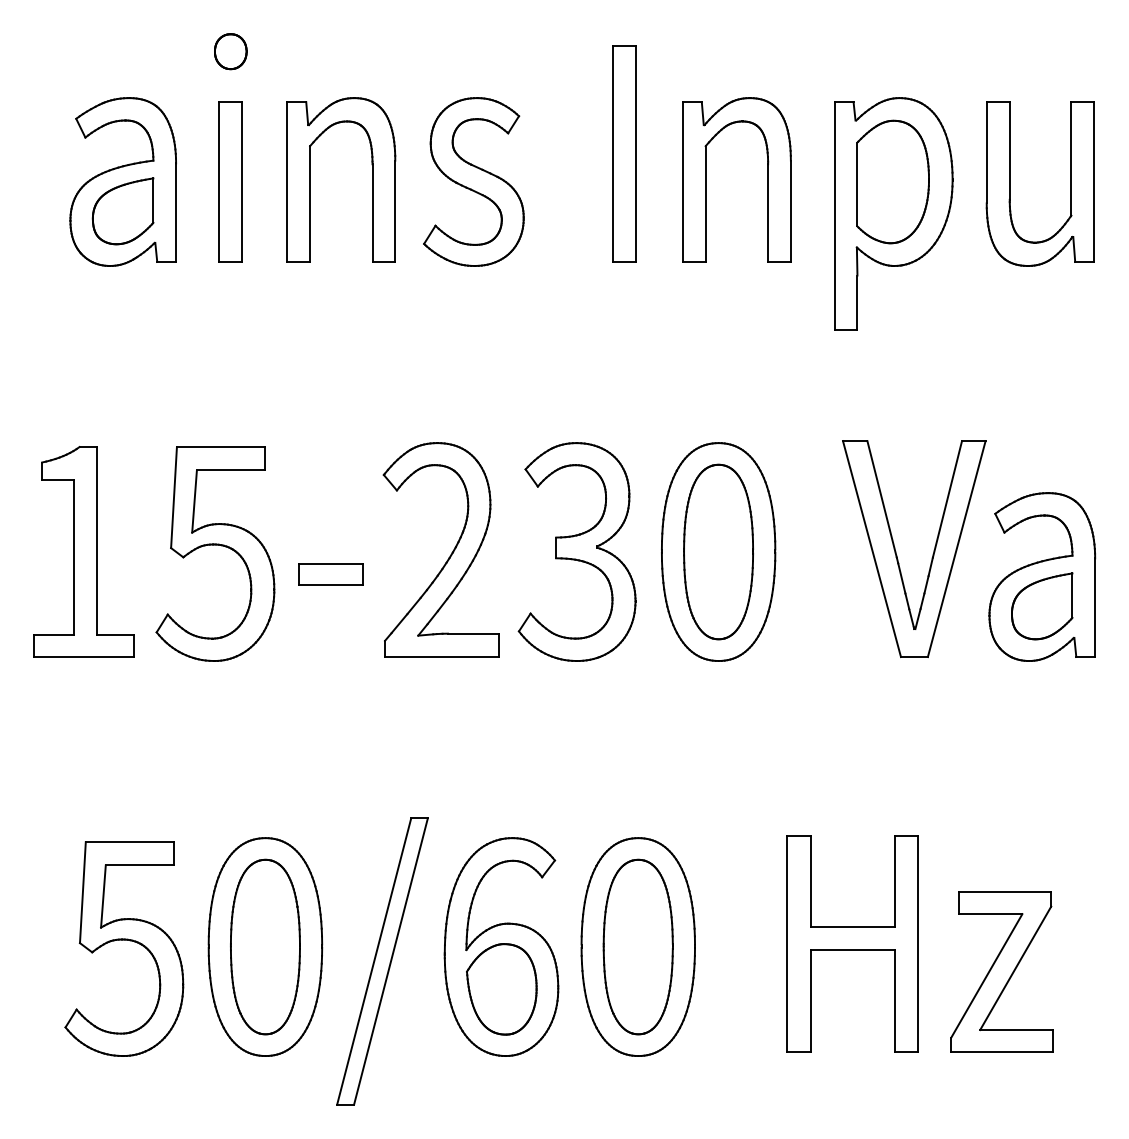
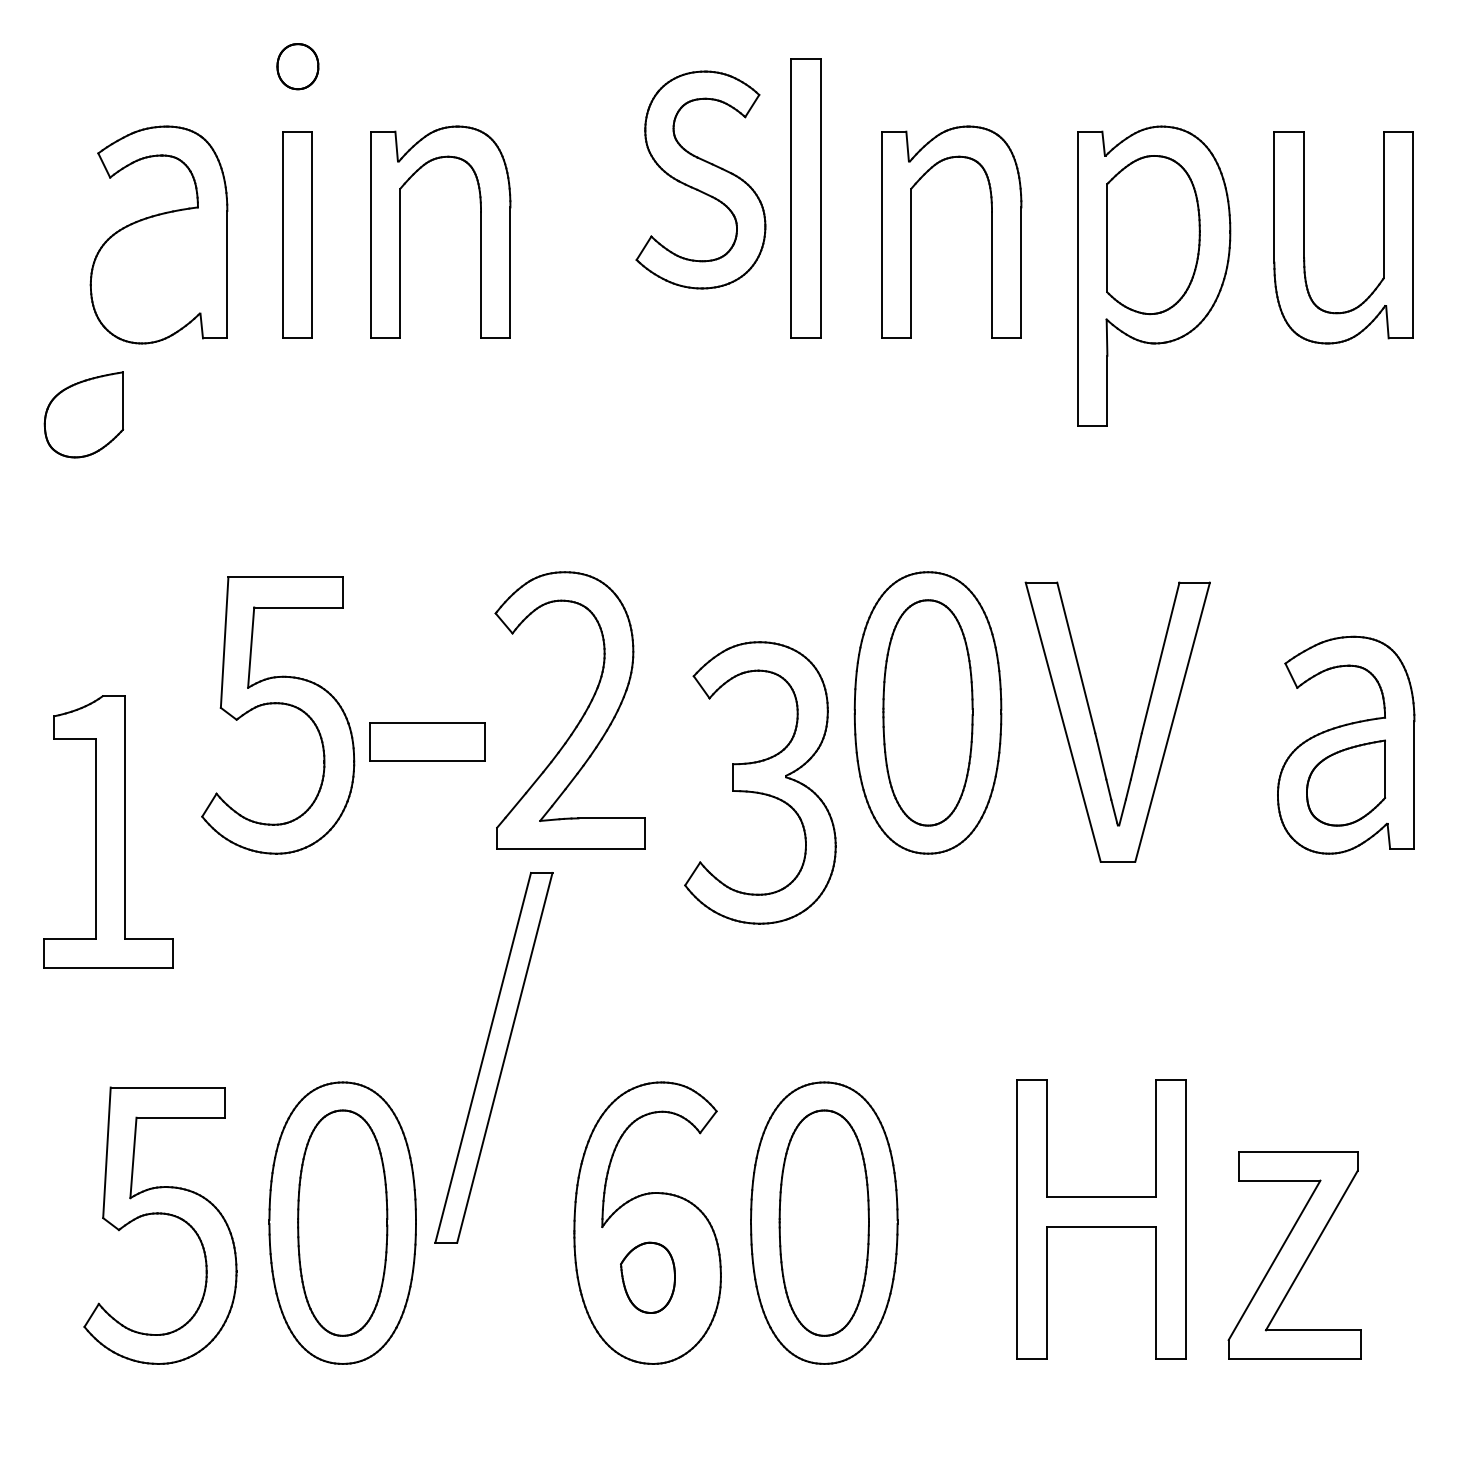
part: (473, 181) -> (700, 179), moved
part: (122, 211) -> (83, 414), moved
part: (84, 551) -> (108, 831), moved
part: (577, 551) -> (760, 782), moved
part: (896, 551) -> (1094, 725), moved
part: (331, 574) -> (427, 741), size x1.4
part: (382, 961) -> (493, 1057), moved
part: (501, 989) -> (647, 1277), size x0.6

